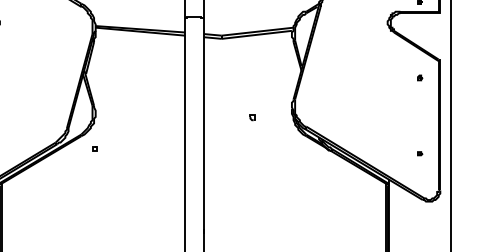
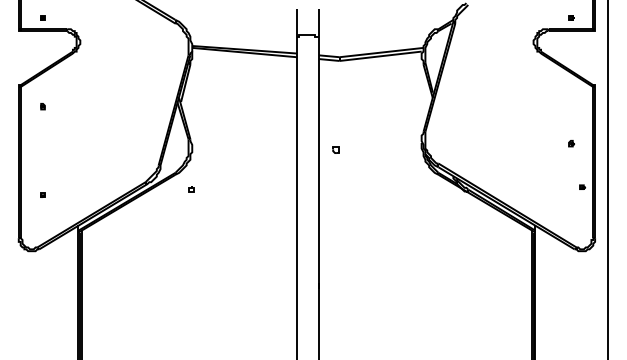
part: (420, 77) -> (571, 143), moved
part: (252, 117) -> (335, 149), moved
part: (420, 153) -> (582, 186), moved

